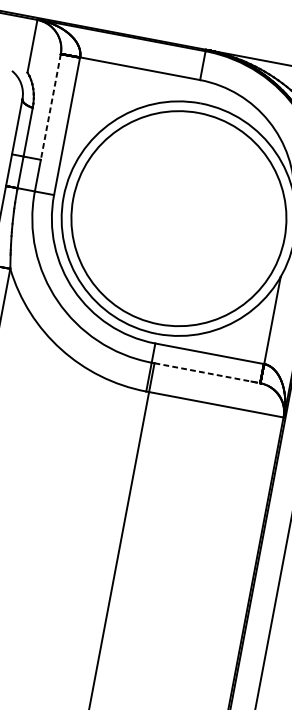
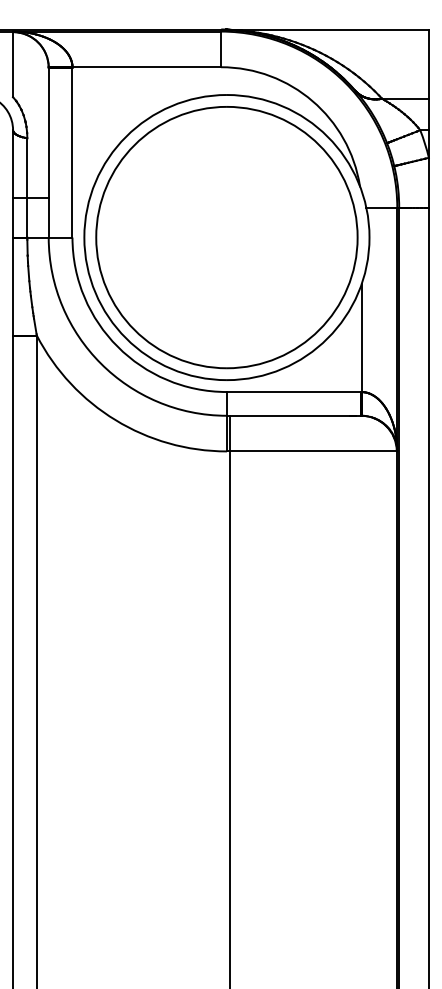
line: (50, 107) -> (48, 133), dashed -> solid
line: (207, 373) -> (296, 415), dashed -> solid

